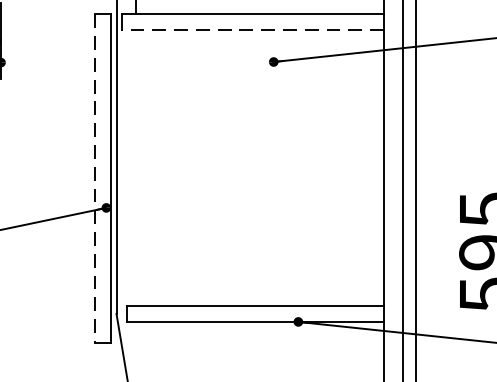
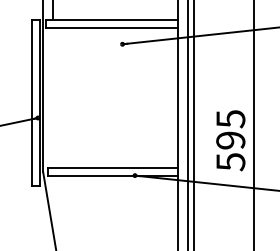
line: (251, 30) -> (111, 28), dashed -> solid
line: (95, 179) -> (32, 103), dashed -> solid

